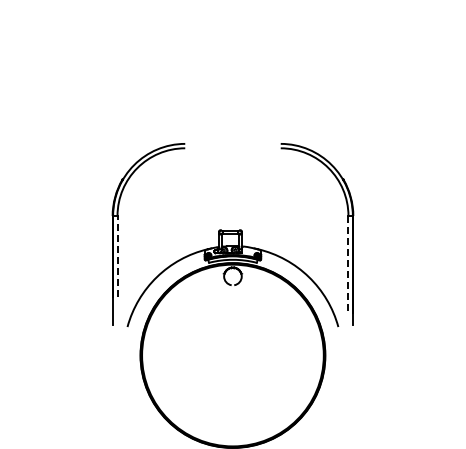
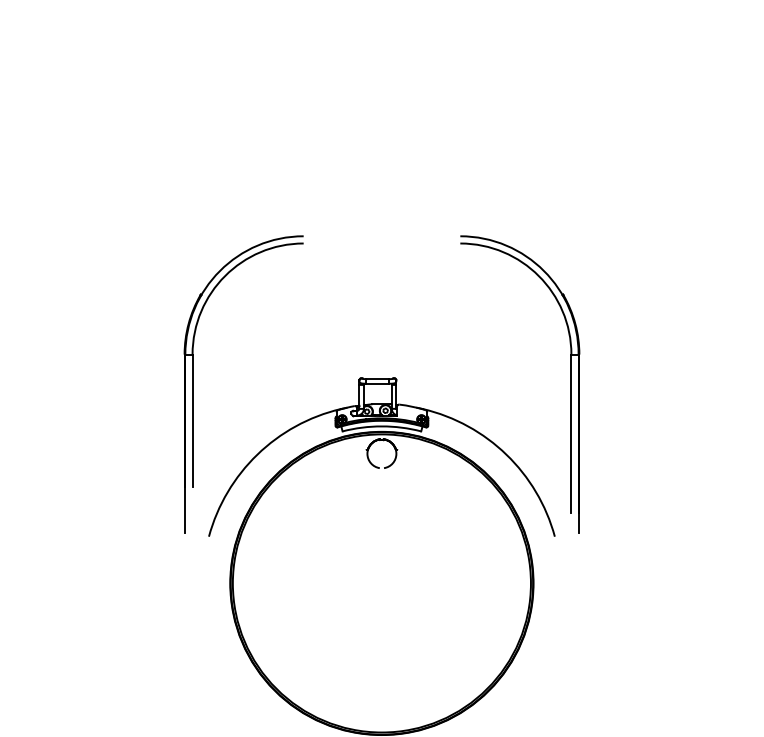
line: (117, 255) -> (192, 419), dashed -> solid
line: (348, 264) -> (571, 434), dashed -> solid

